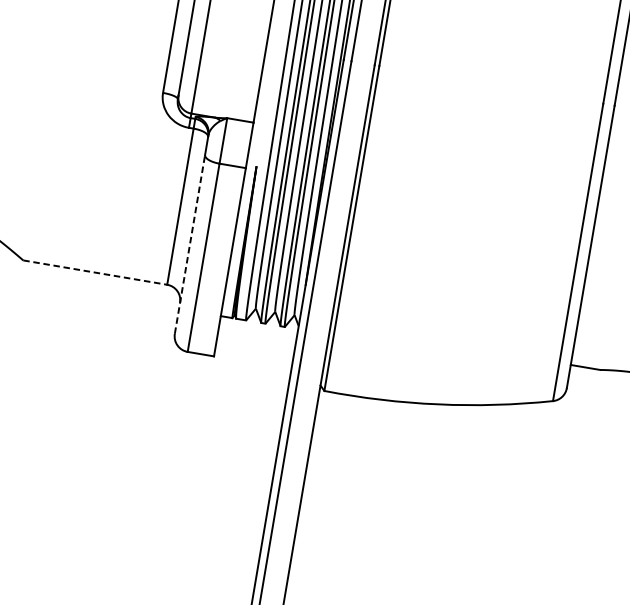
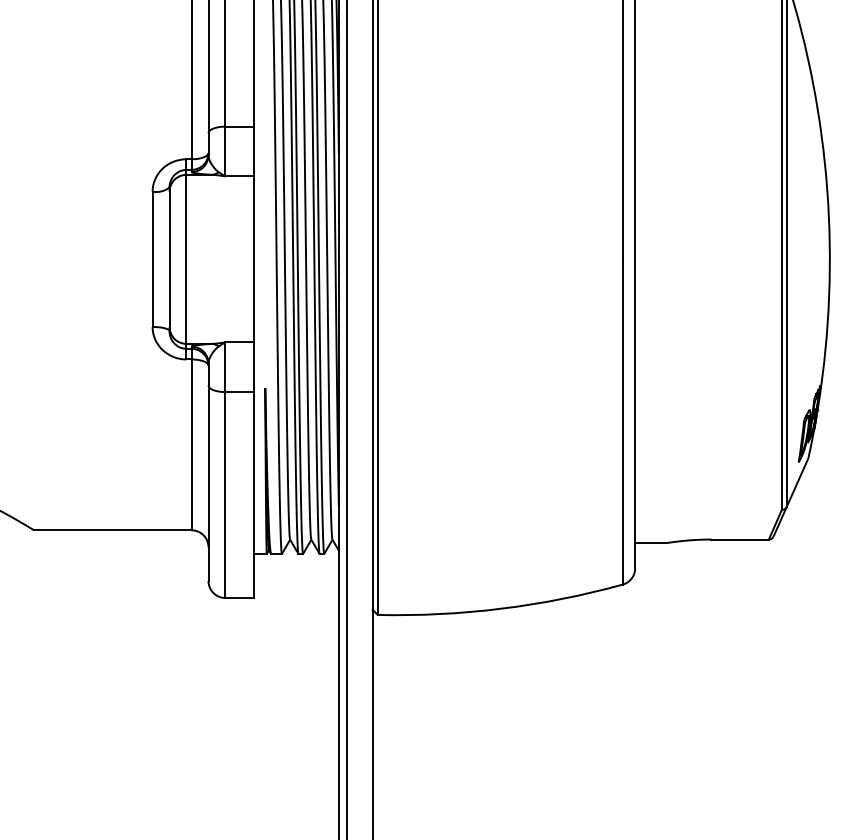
line: (189, 244) -> (208, 483), dashed -> solid
line: (94, 272) -> (112, 530), dashed -> solid

